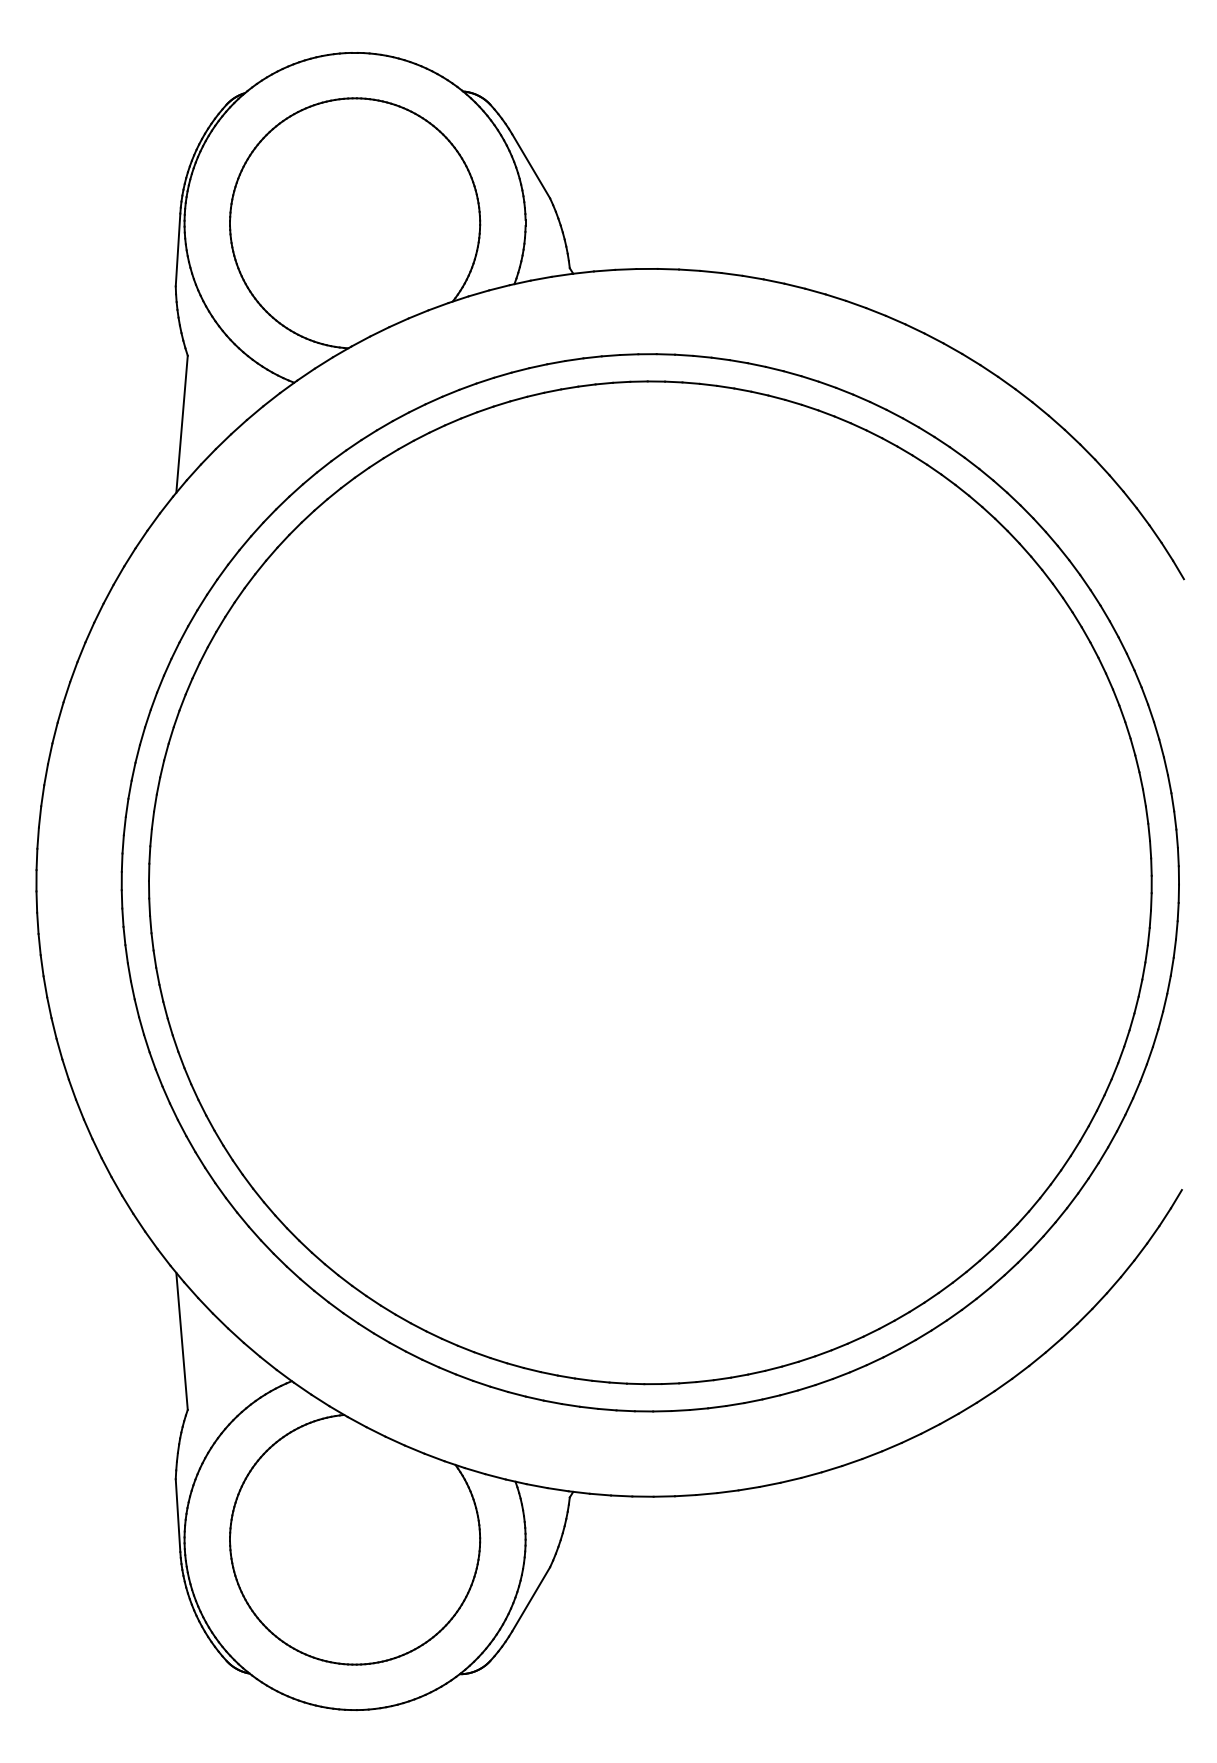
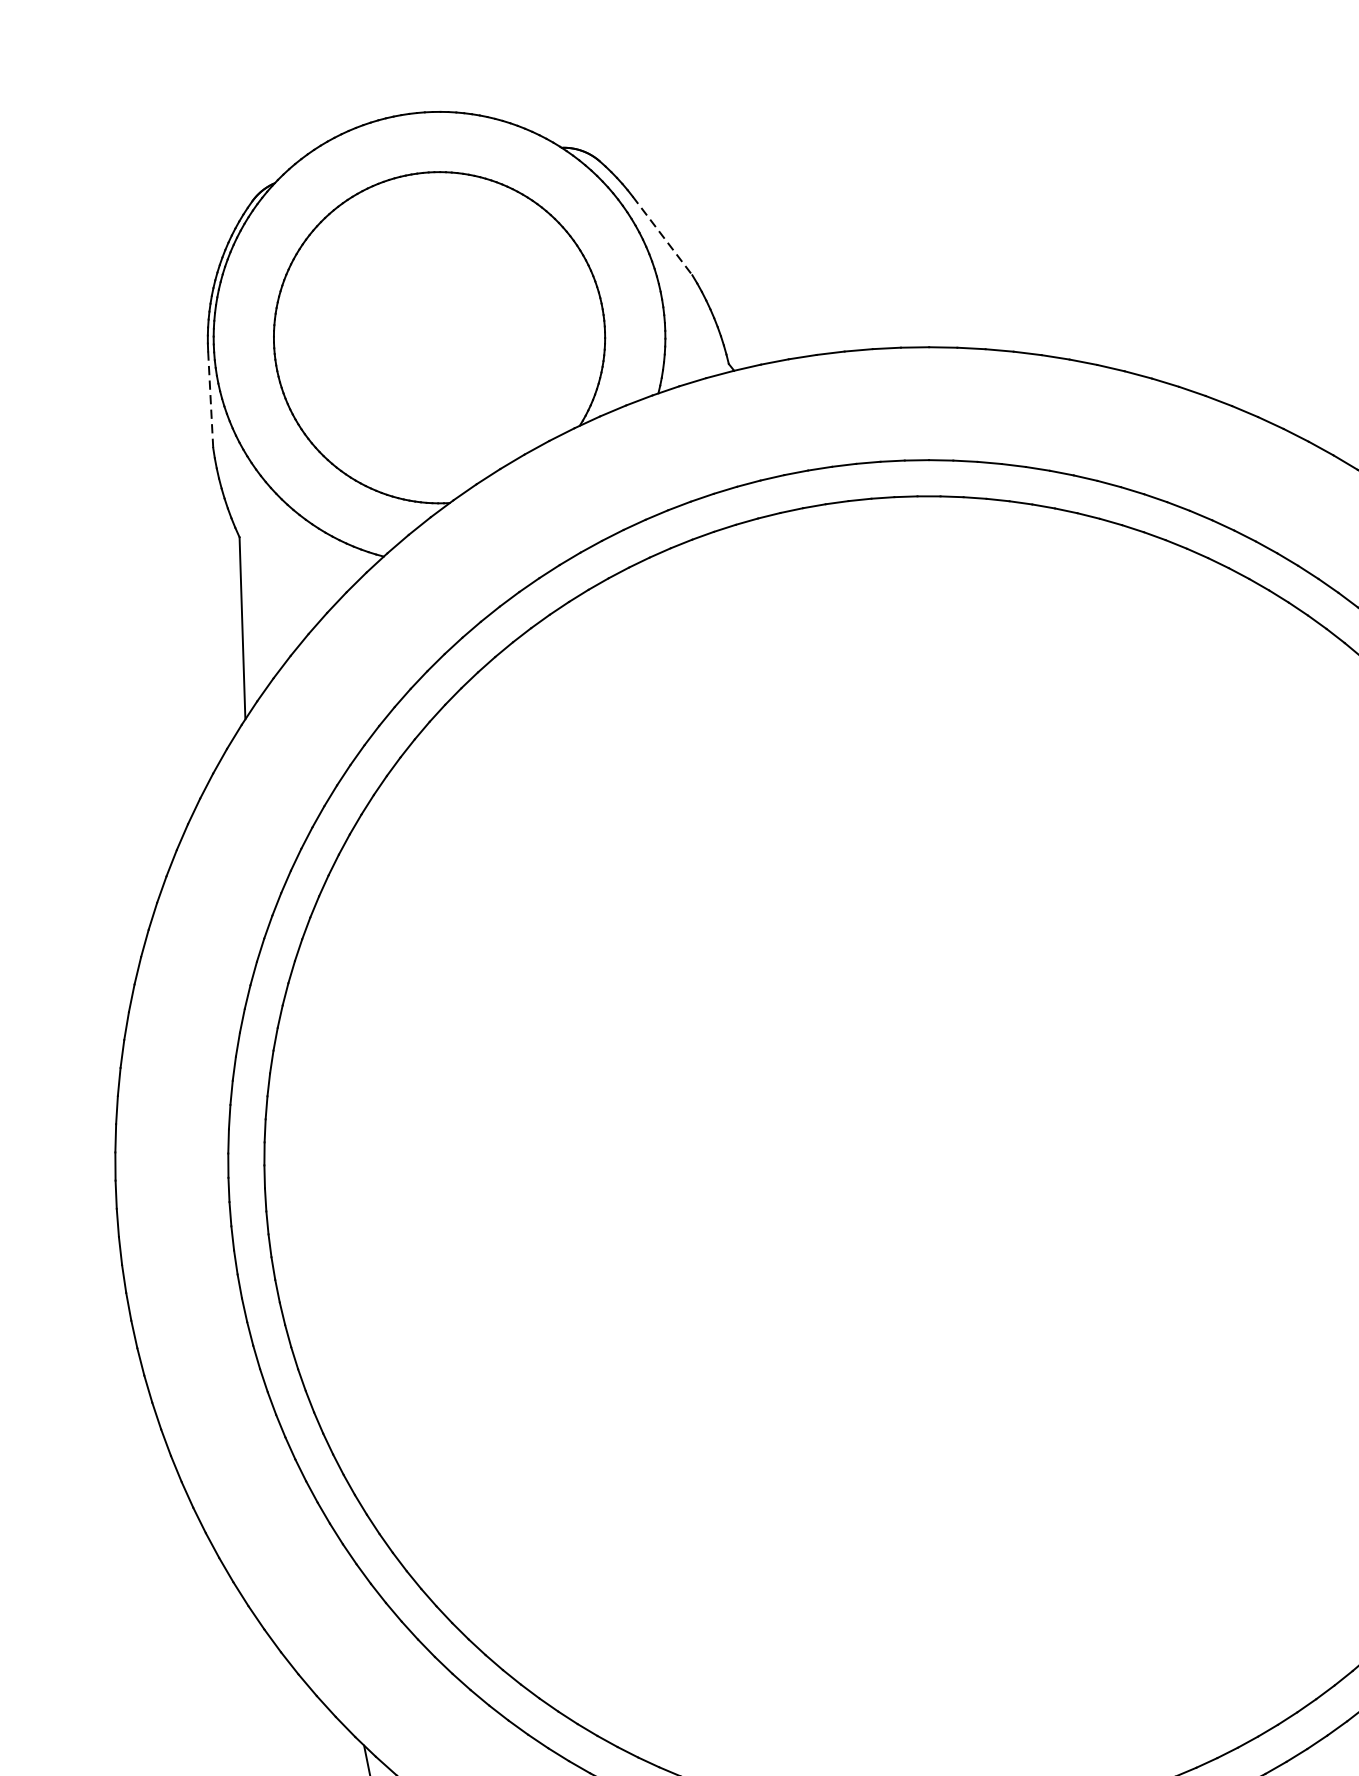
line: (531, 166) -> (662, 236), solid -> dashed
line: (178, 249) -> (211, 398), solid -> dashed

